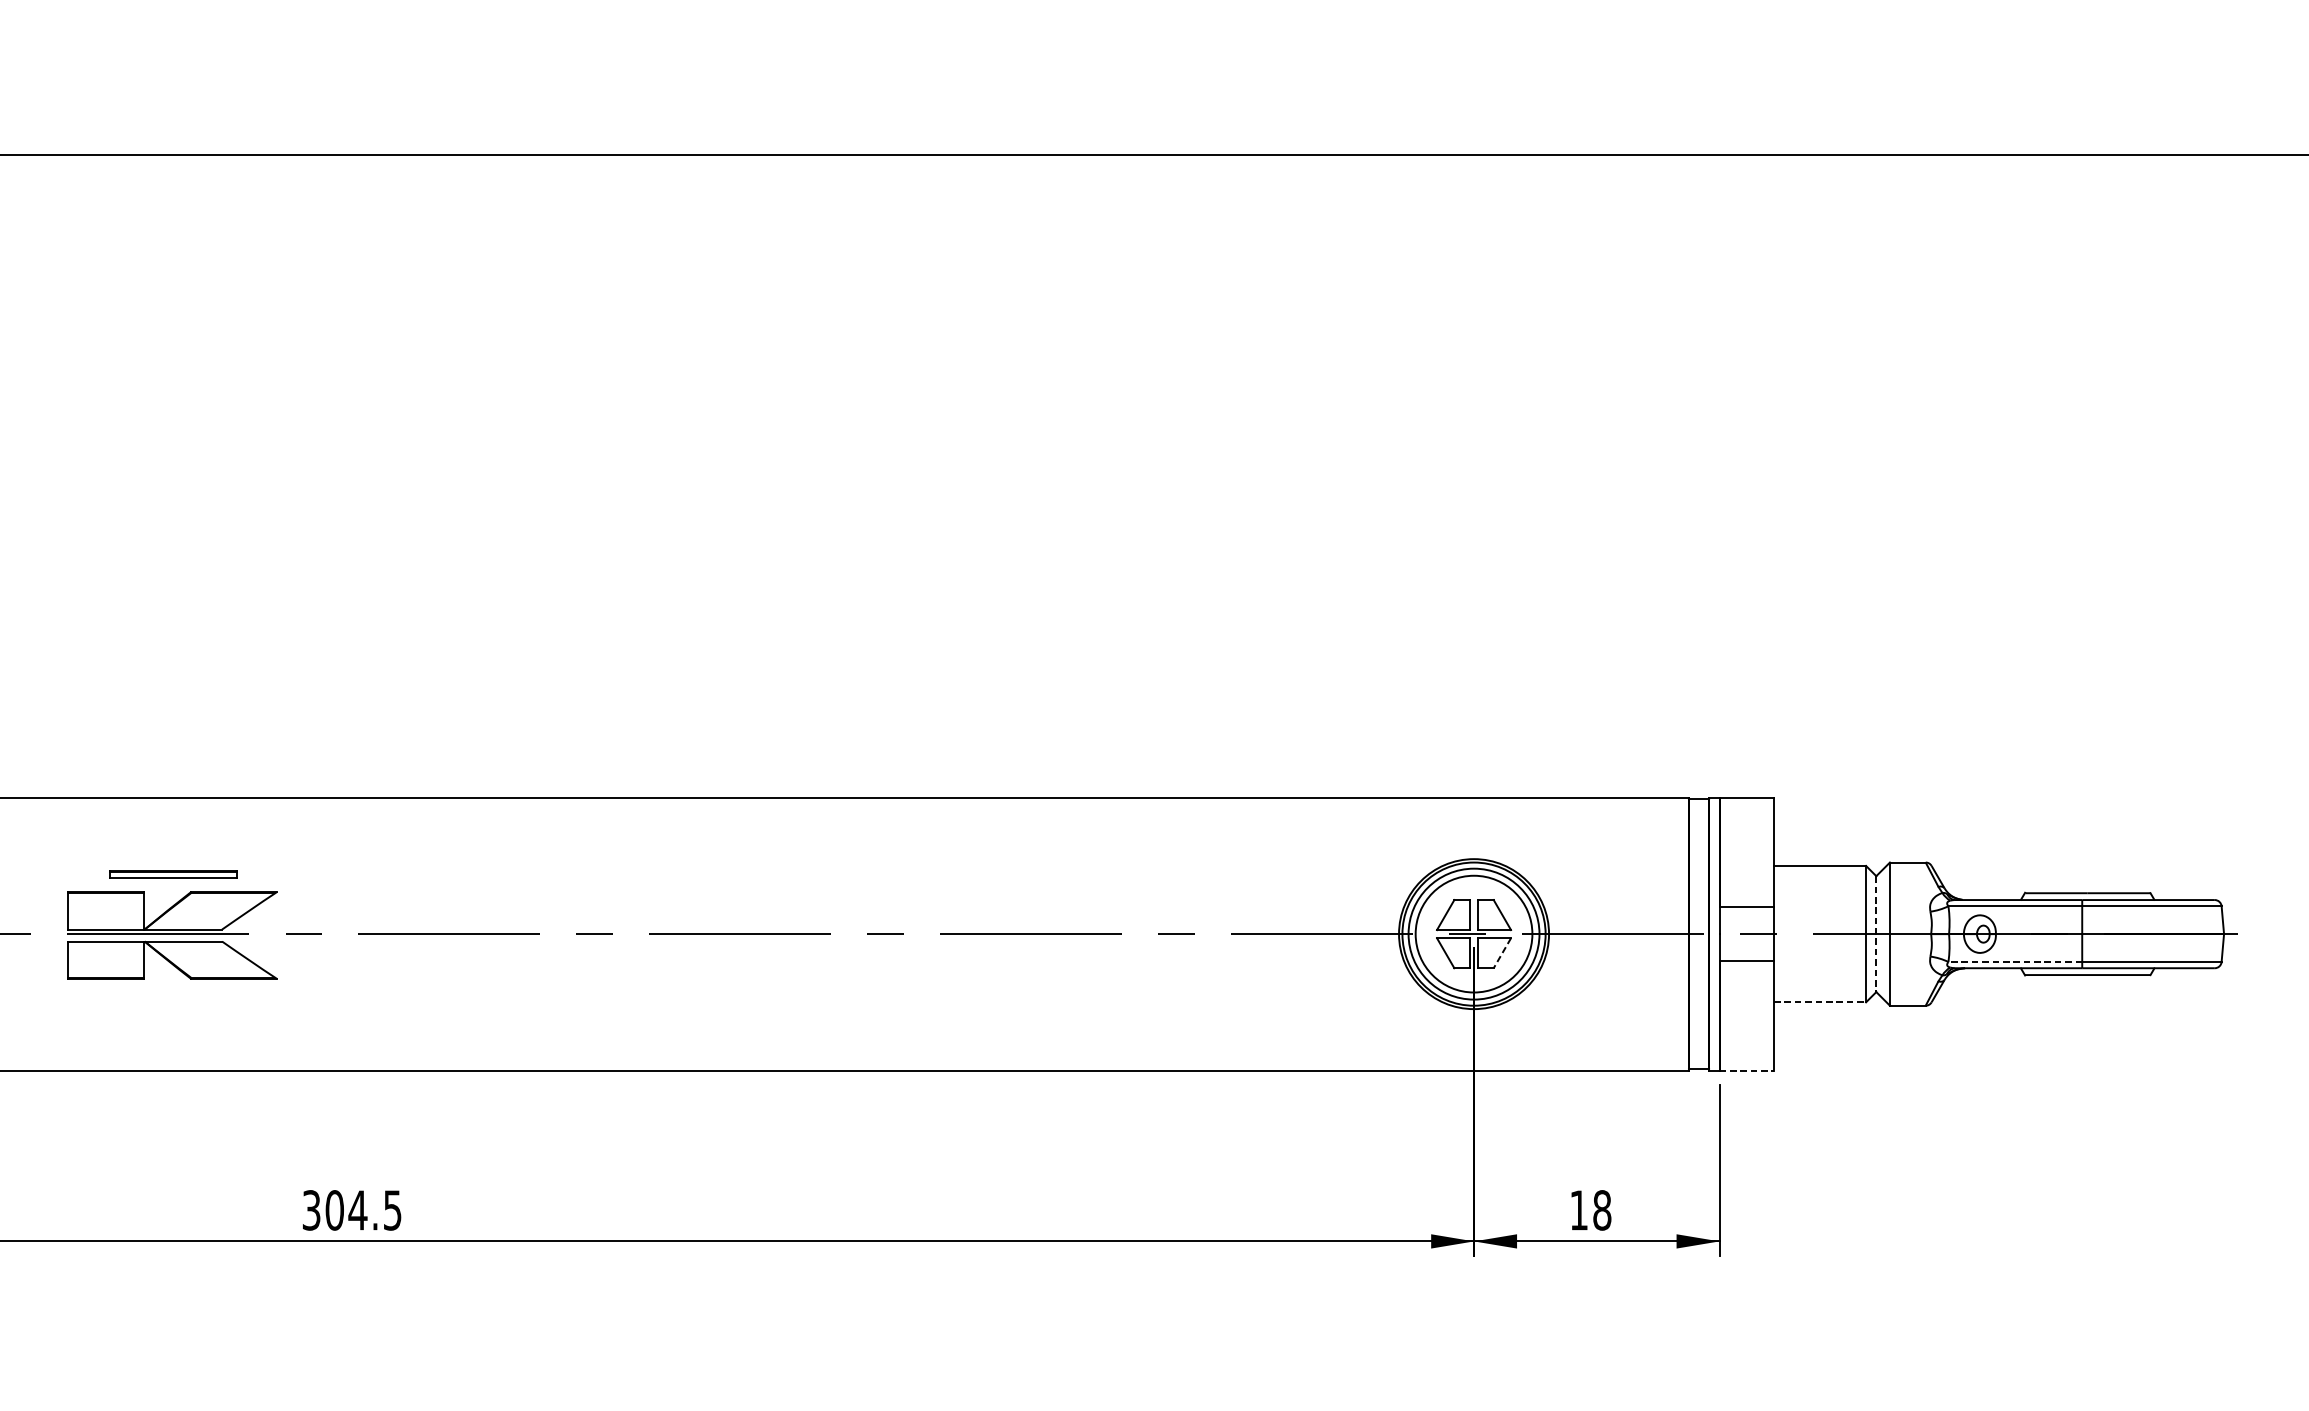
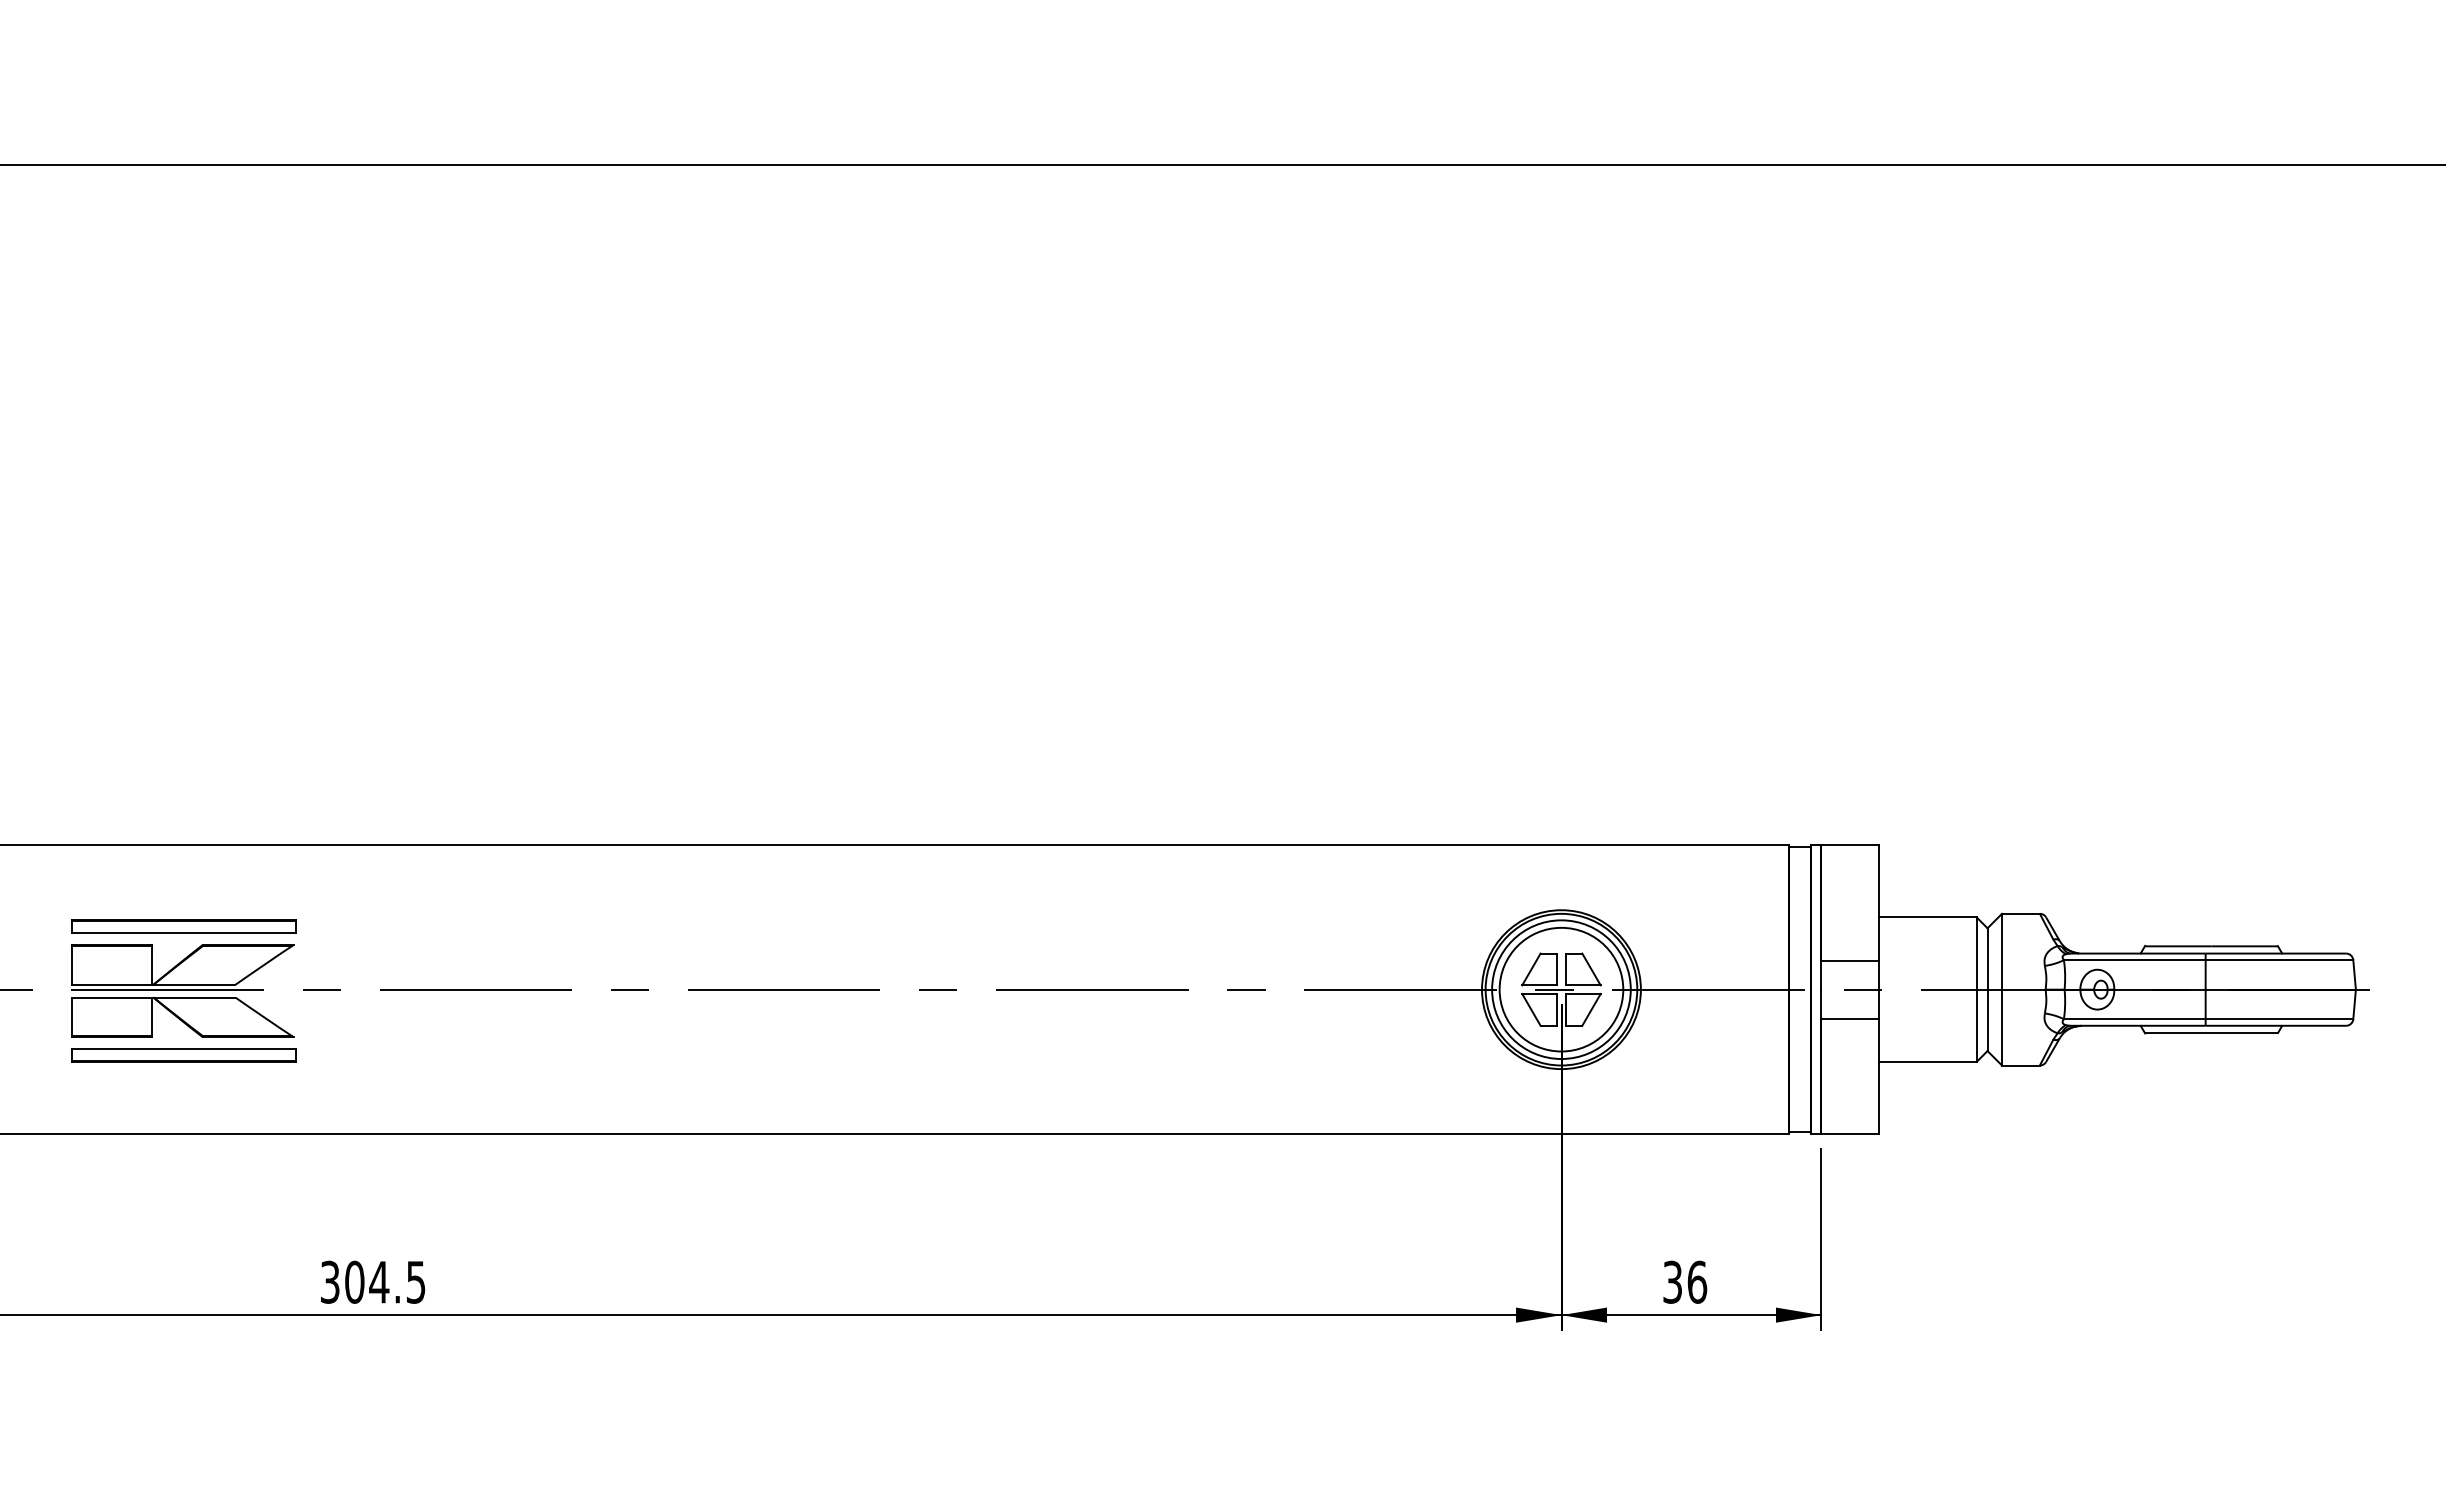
part: (173, 874) -> (183, 926), size x1.67
line: (1876, 934) -> (1987, 990), dashed -> solid
line: (1502, 953) -> (1591, 1010), dashed -> solid
line: (2015, 962) -> (2134, 1019), dashed -> solid
part: (173, 996) -> (183, 1055), added
line: (1819, 1001) -> (1927, 1061), dashed -> solid
line: (1746, 1070) -> (1850, 1134), dashed -> solid
text: (1591, 1209) -> (1685, 1281), 18 -> 36

